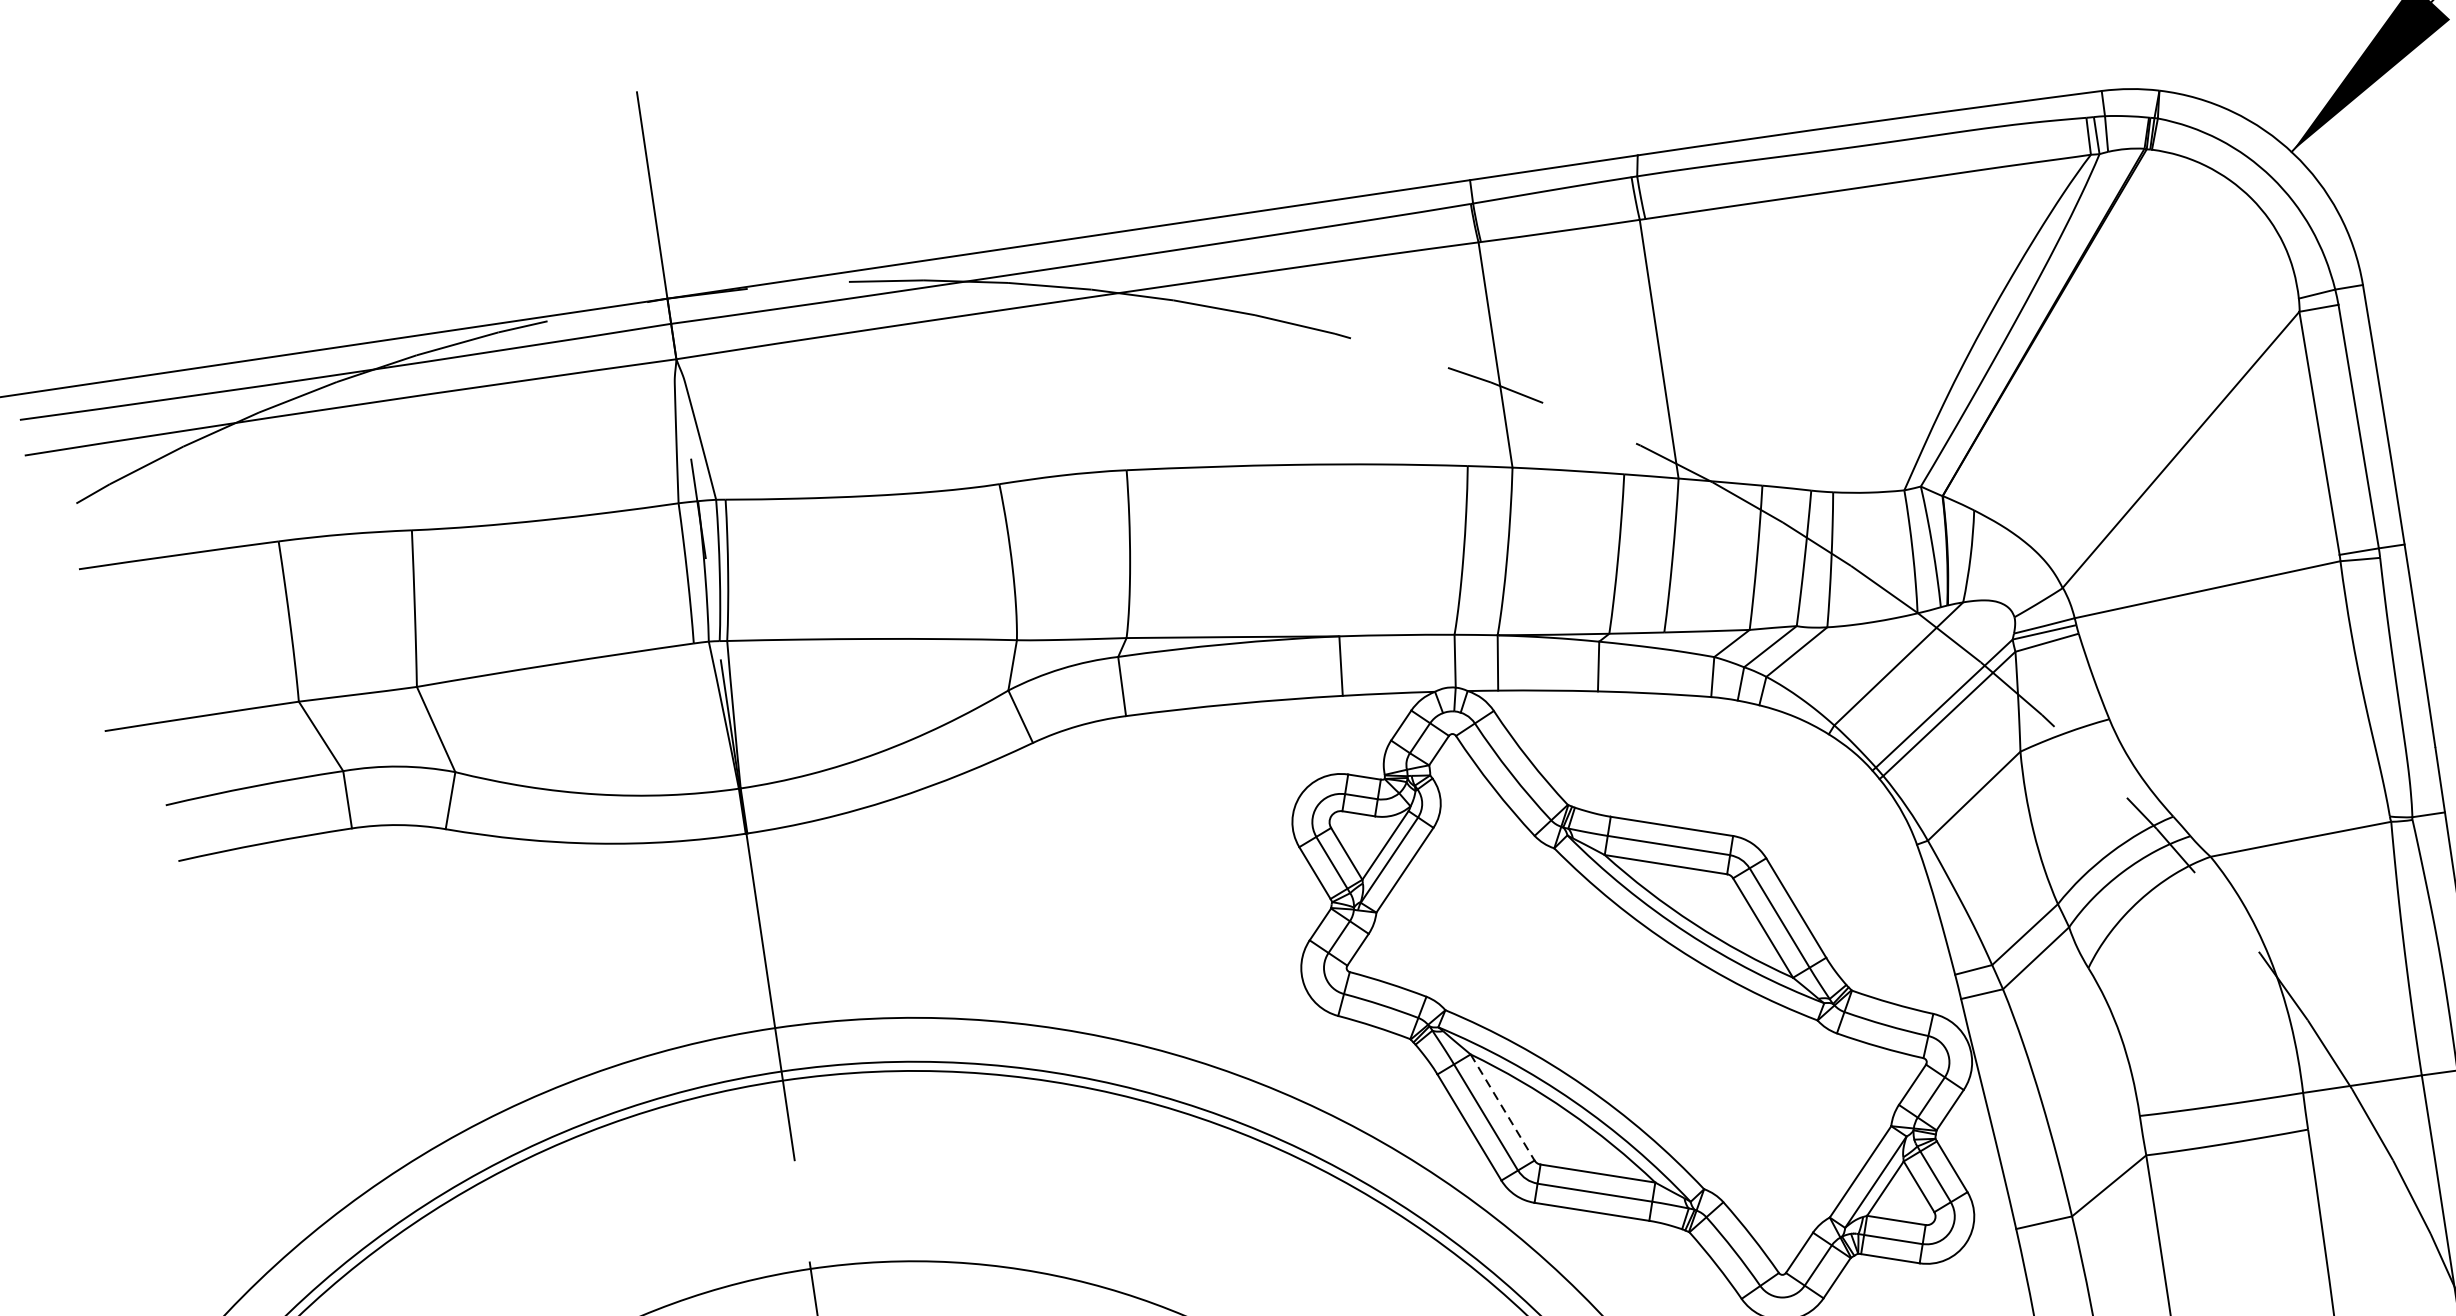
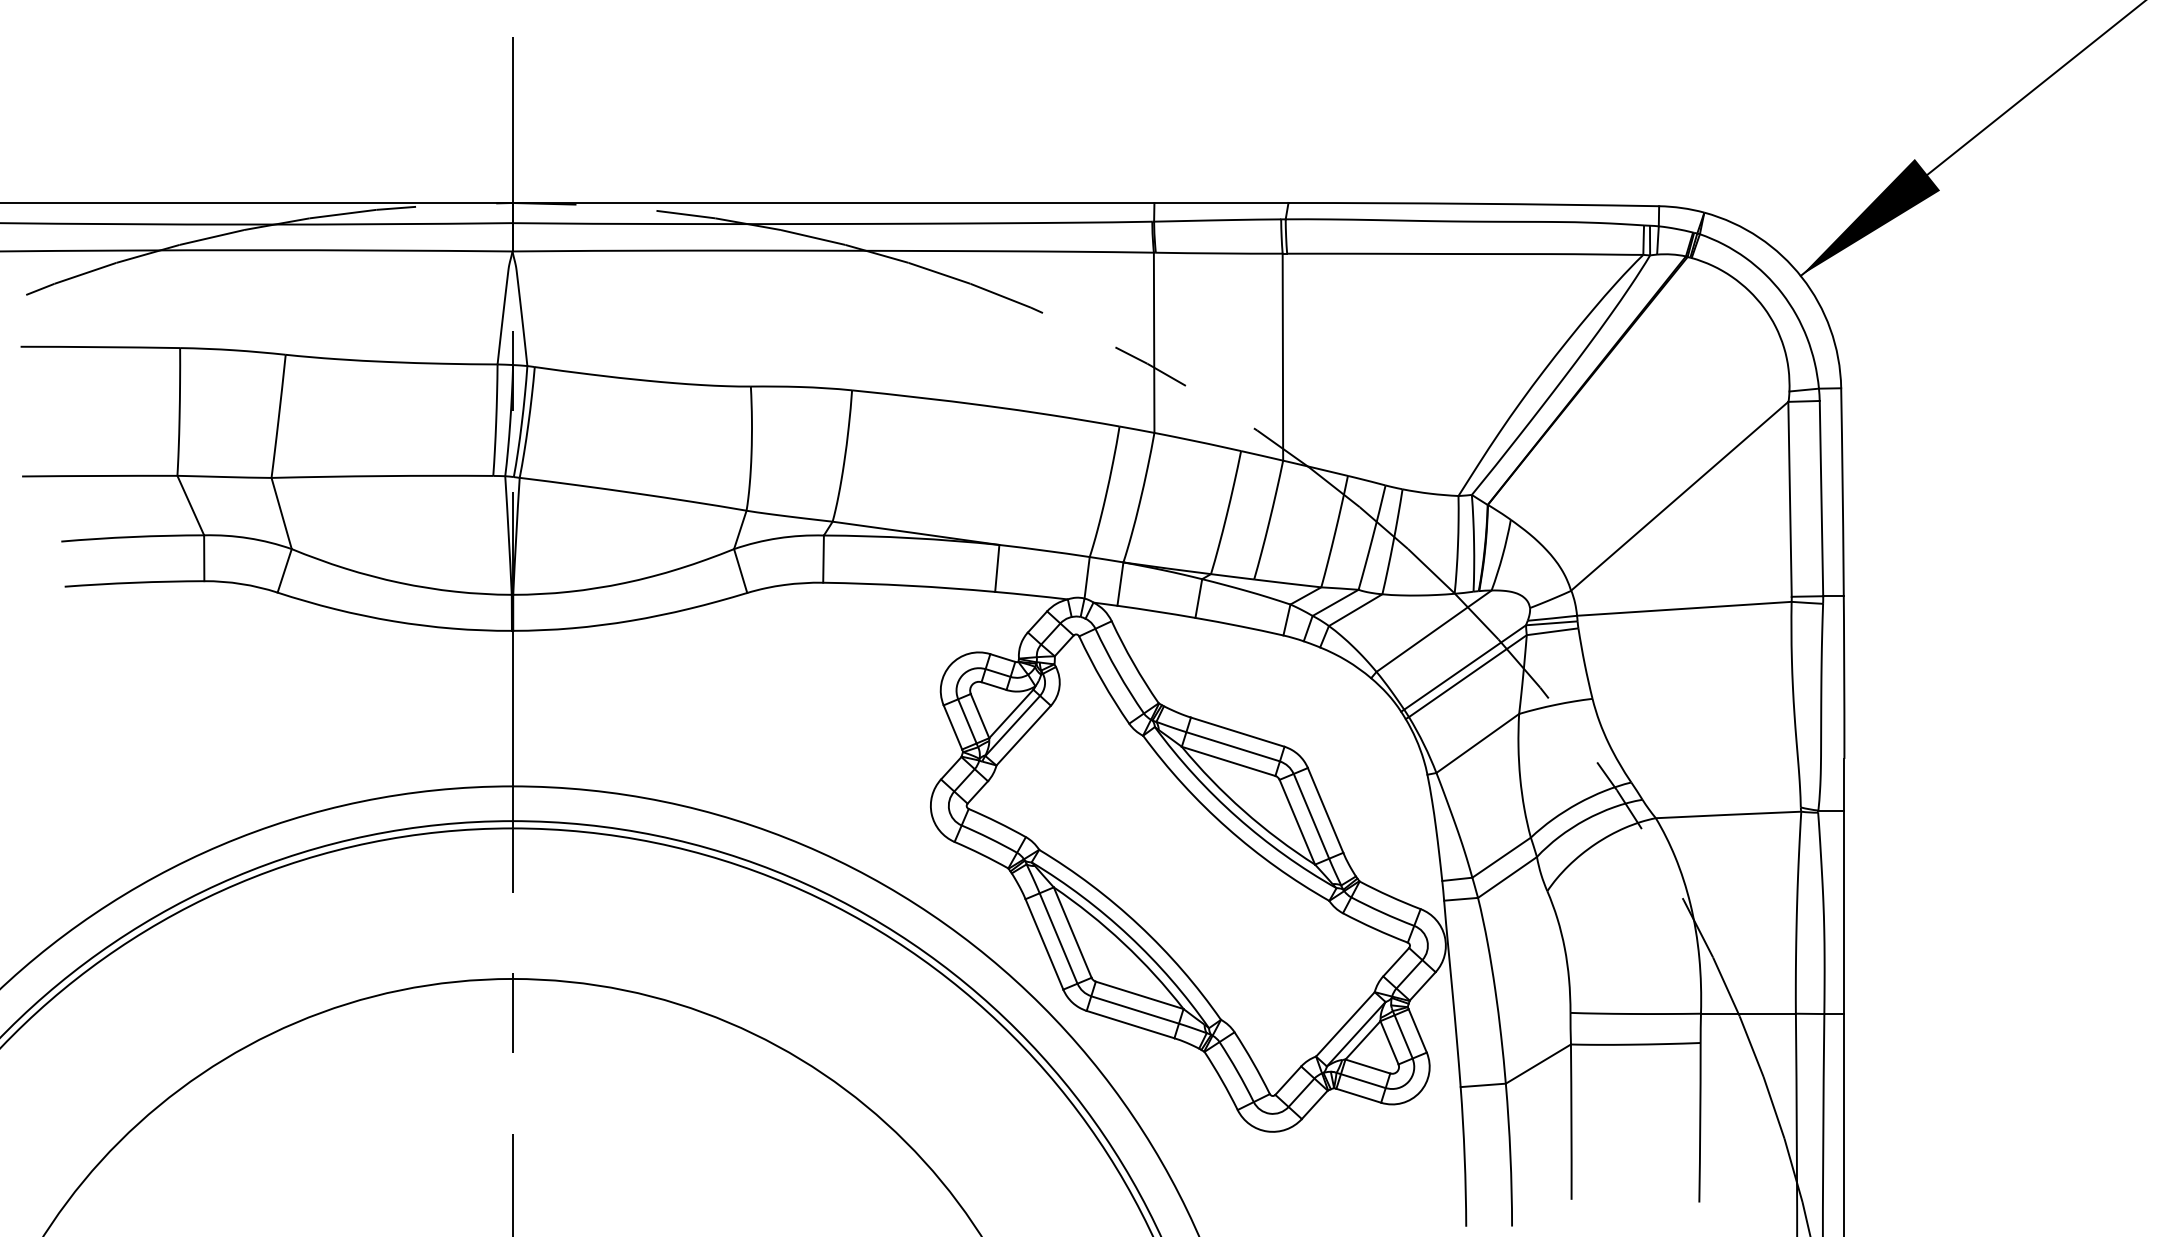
line: (1502, 1108) -> (1072, 933), dashed -> solid

